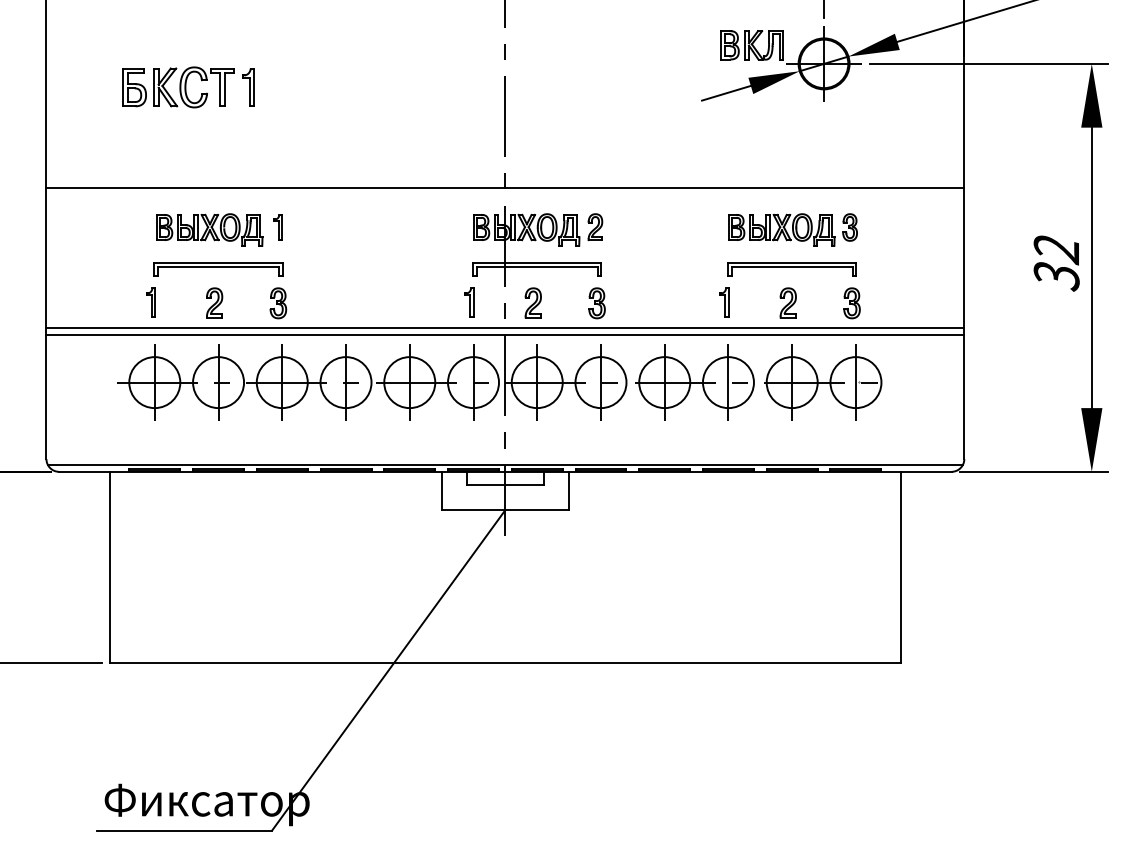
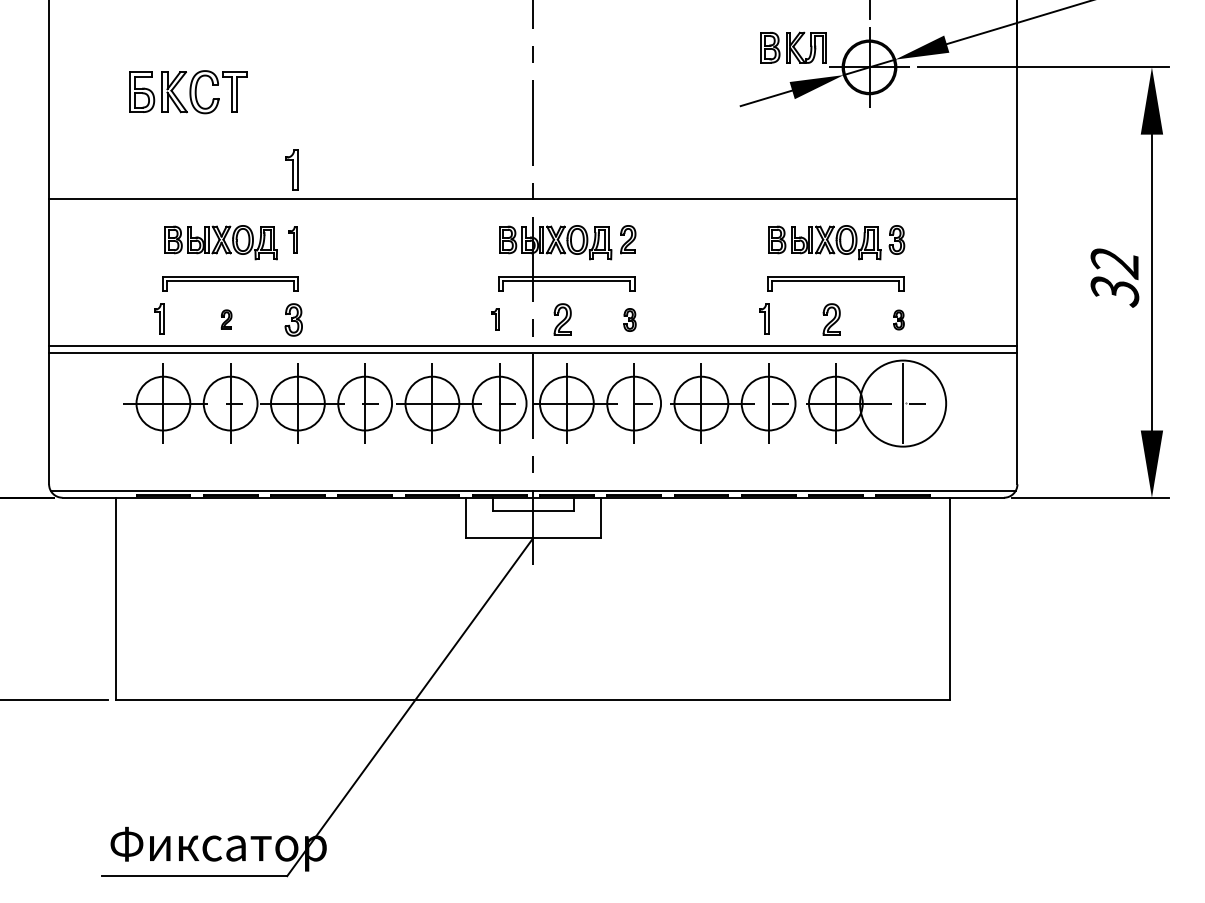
part: (248, 87) -> (291, 170), moved
part: (214, 302) -> (226, 319), size x0.6
part: (469, 302) -> (495, 319), size x0.7
part: (596, 303) -> (629, 320), size x0.7
part: (851, 303) -> (898, 320), size x0.6
circle: (855, 382) -> (902, 403), size x1.6

